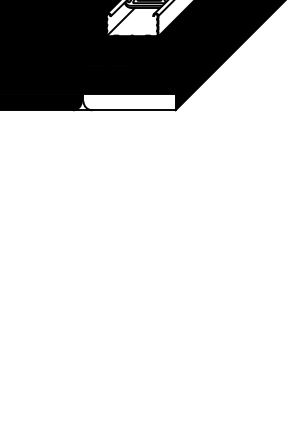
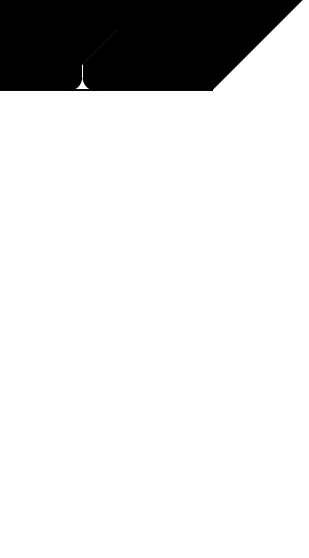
fill: (129, 102) -> (147, 79), added

